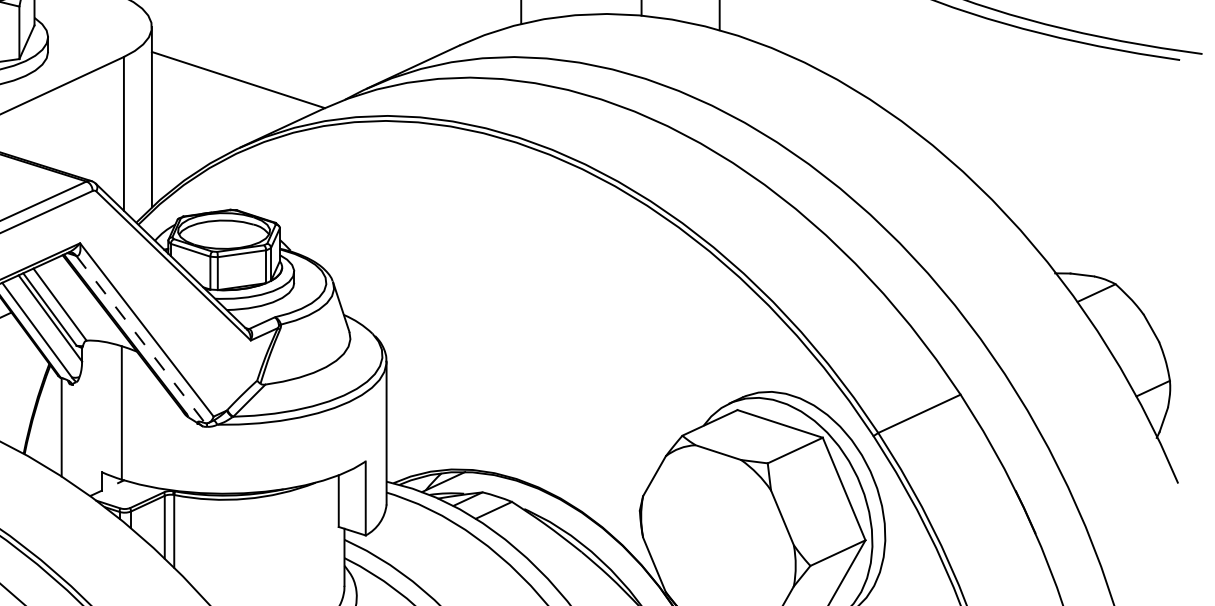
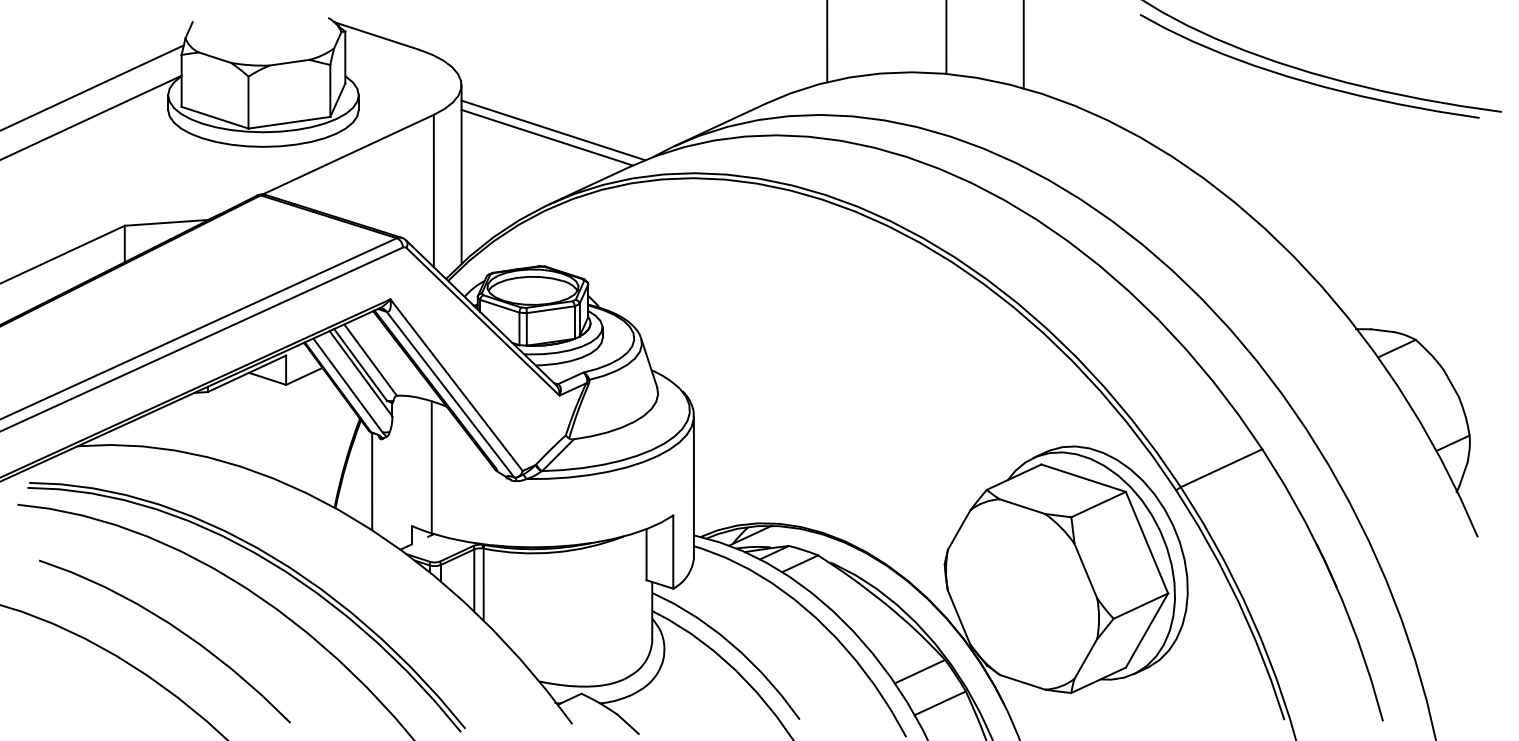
line: (244, 72) -> (553, 130), added
line: (140, 339) -> (450, 394), dashed -> solid

